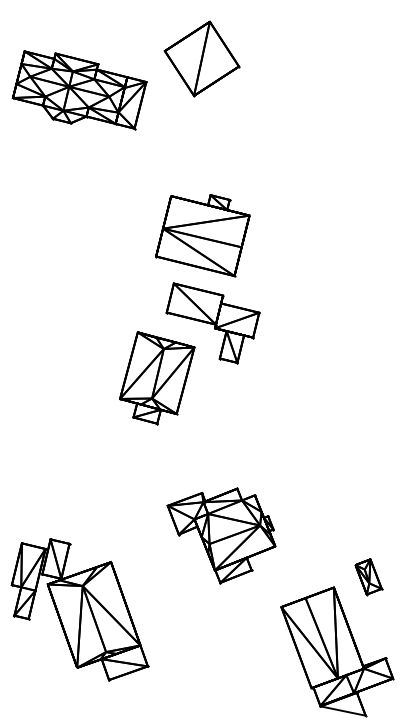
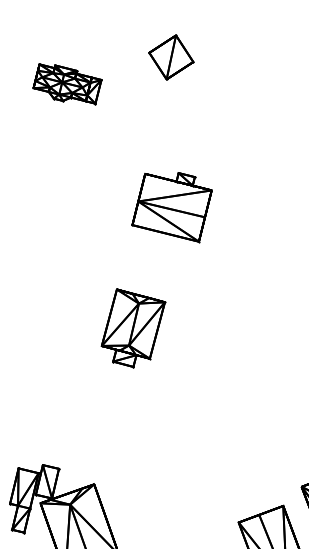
part: (201, 58) -> (170, 57), size x0.7
part: (79, 90) -> (67, 84), size x0.6
part: (212, 323) -> (180, 281), removed
part: (221, 535) -> (187, 461), removed

